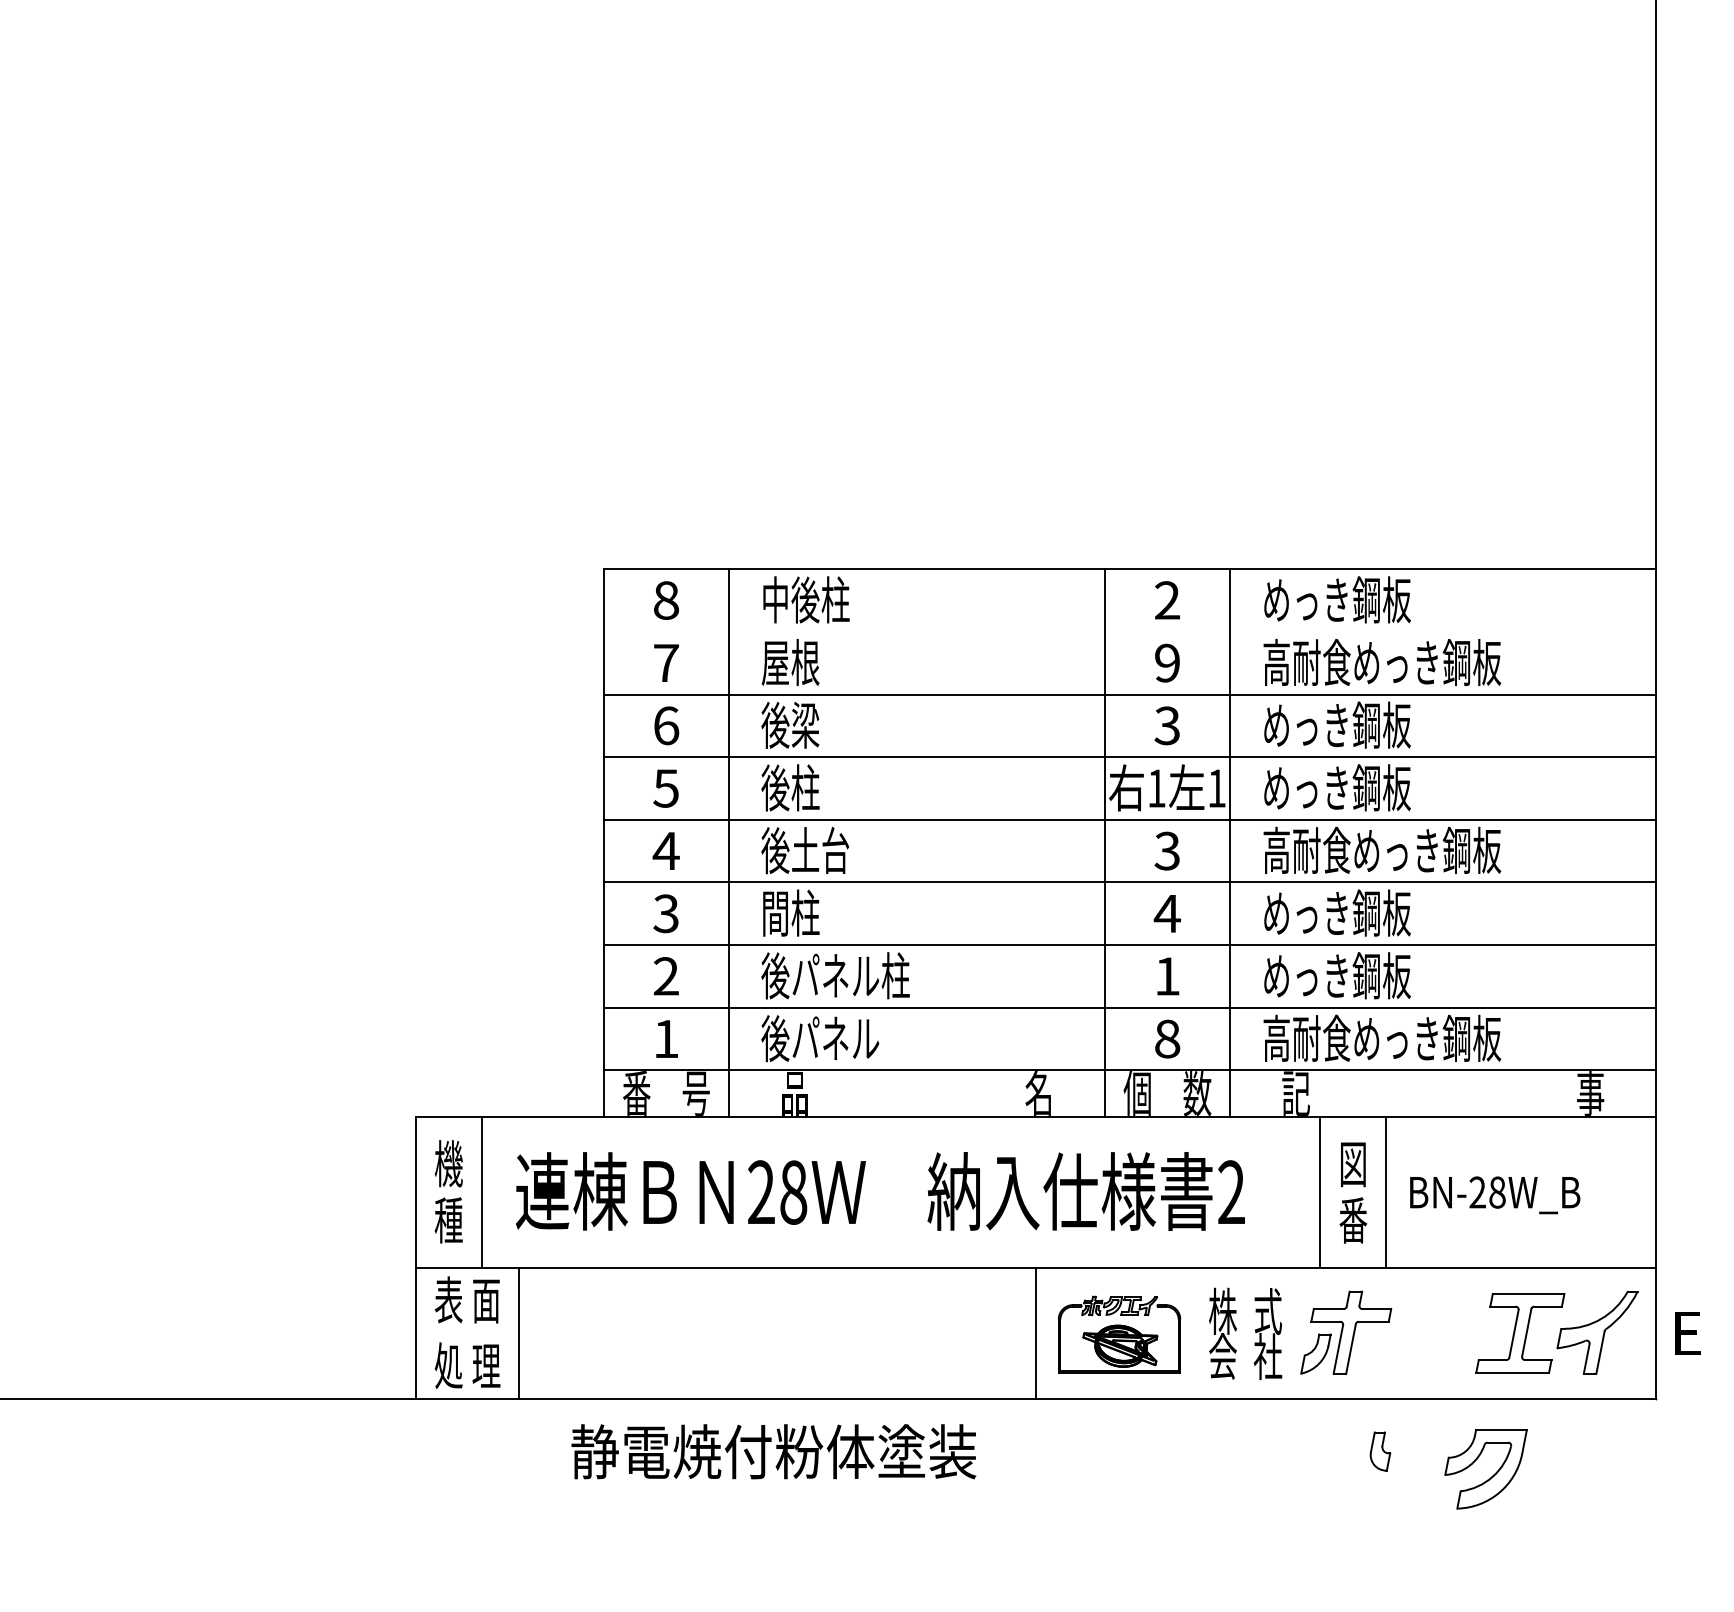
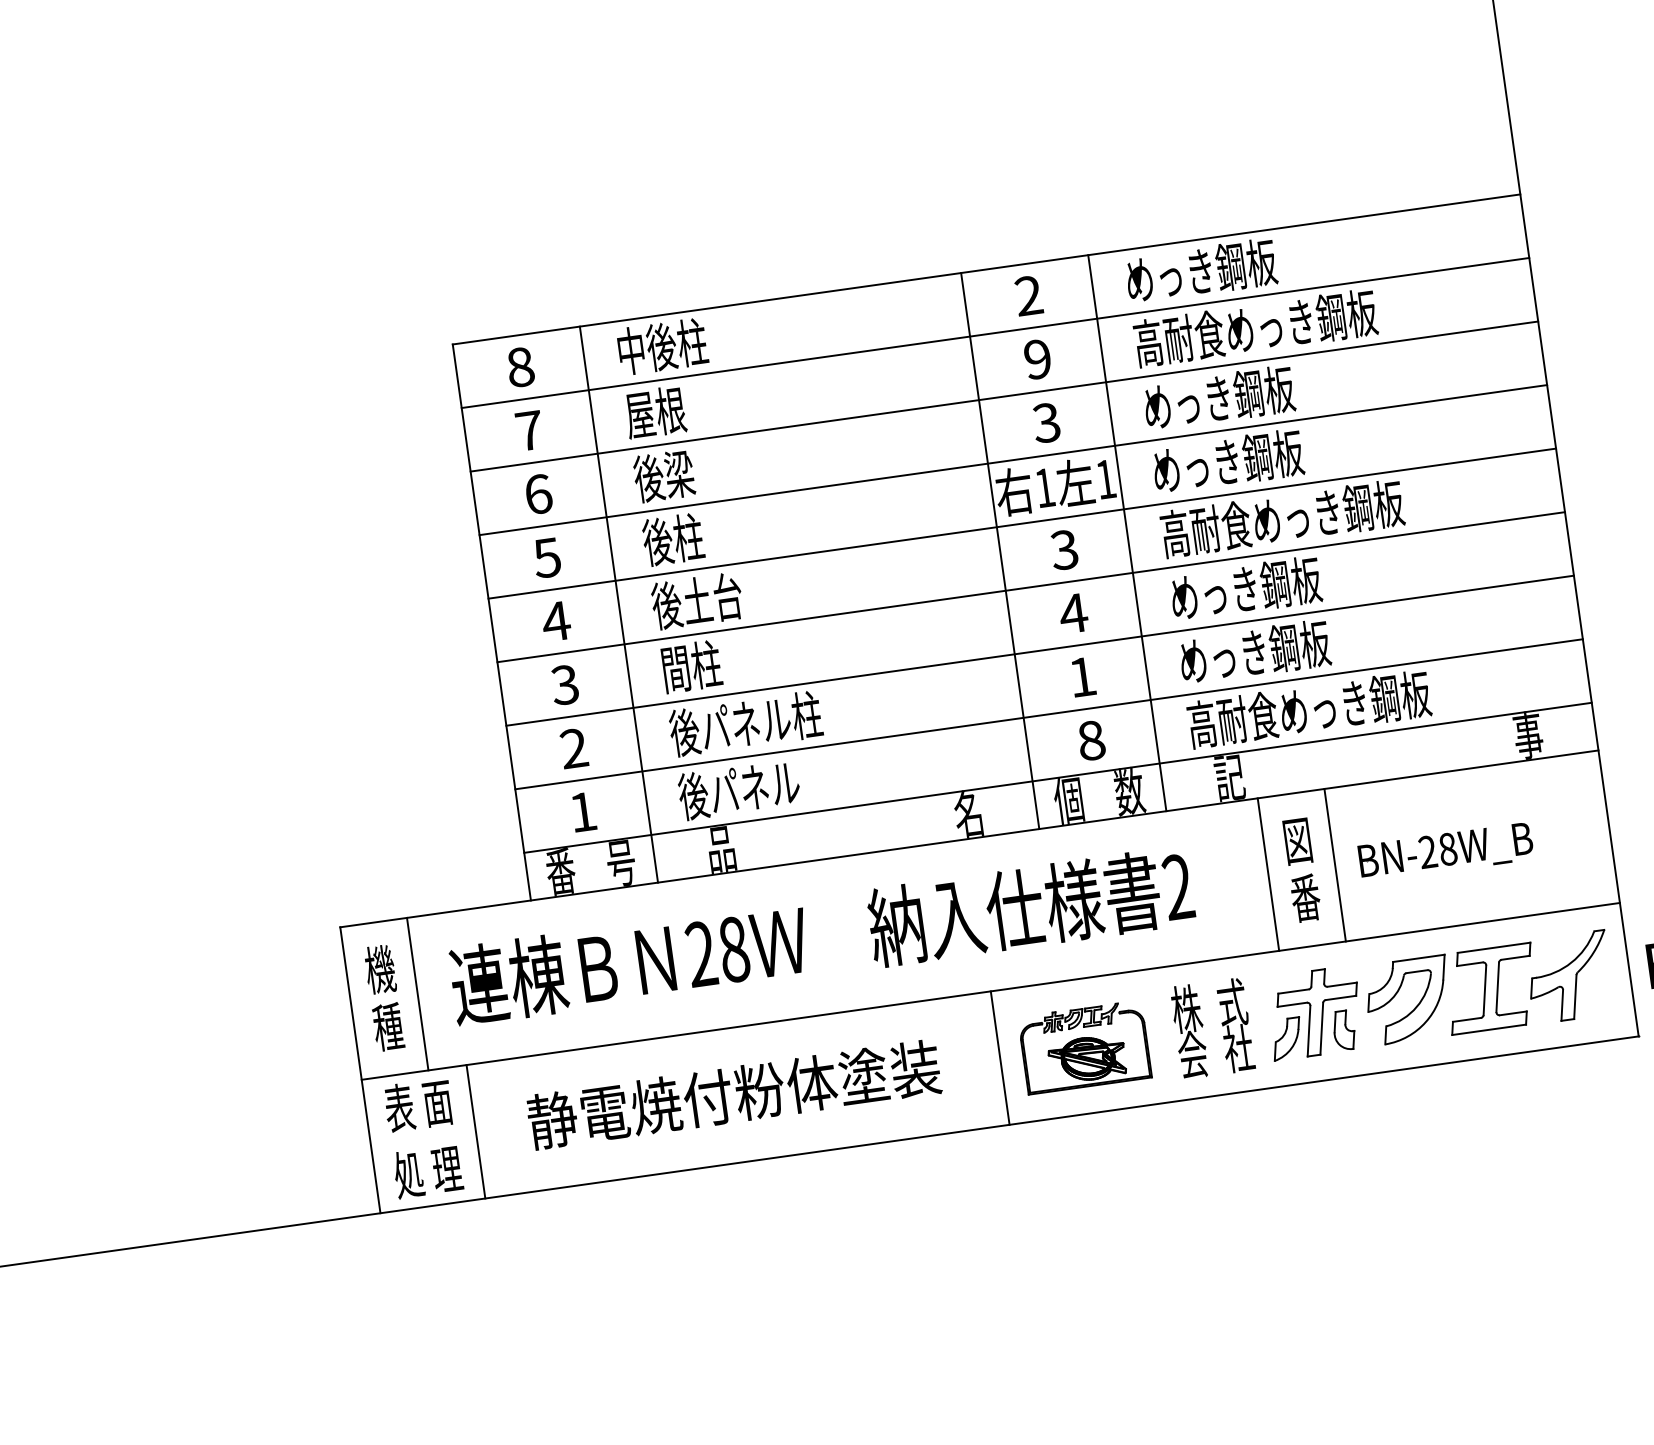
line: (1129, 631) -> (994, 332), added
text: (773, 1451) -> (733, 1094), moved
part: (1380, 1451) -> (1344, 1030), moved
part: (1492, 1475) -> (1416, 1005), moved

